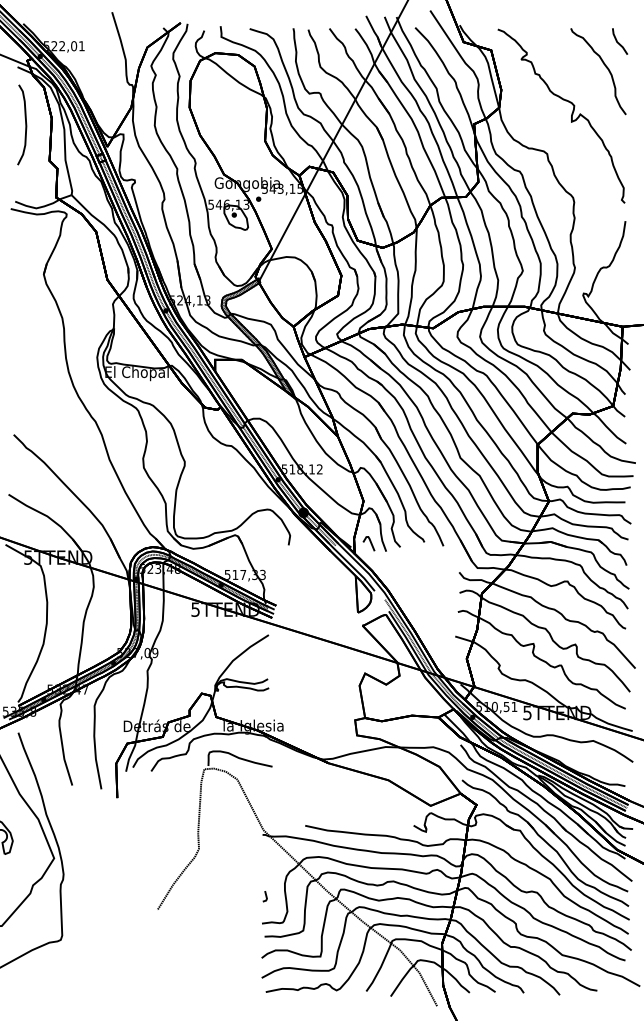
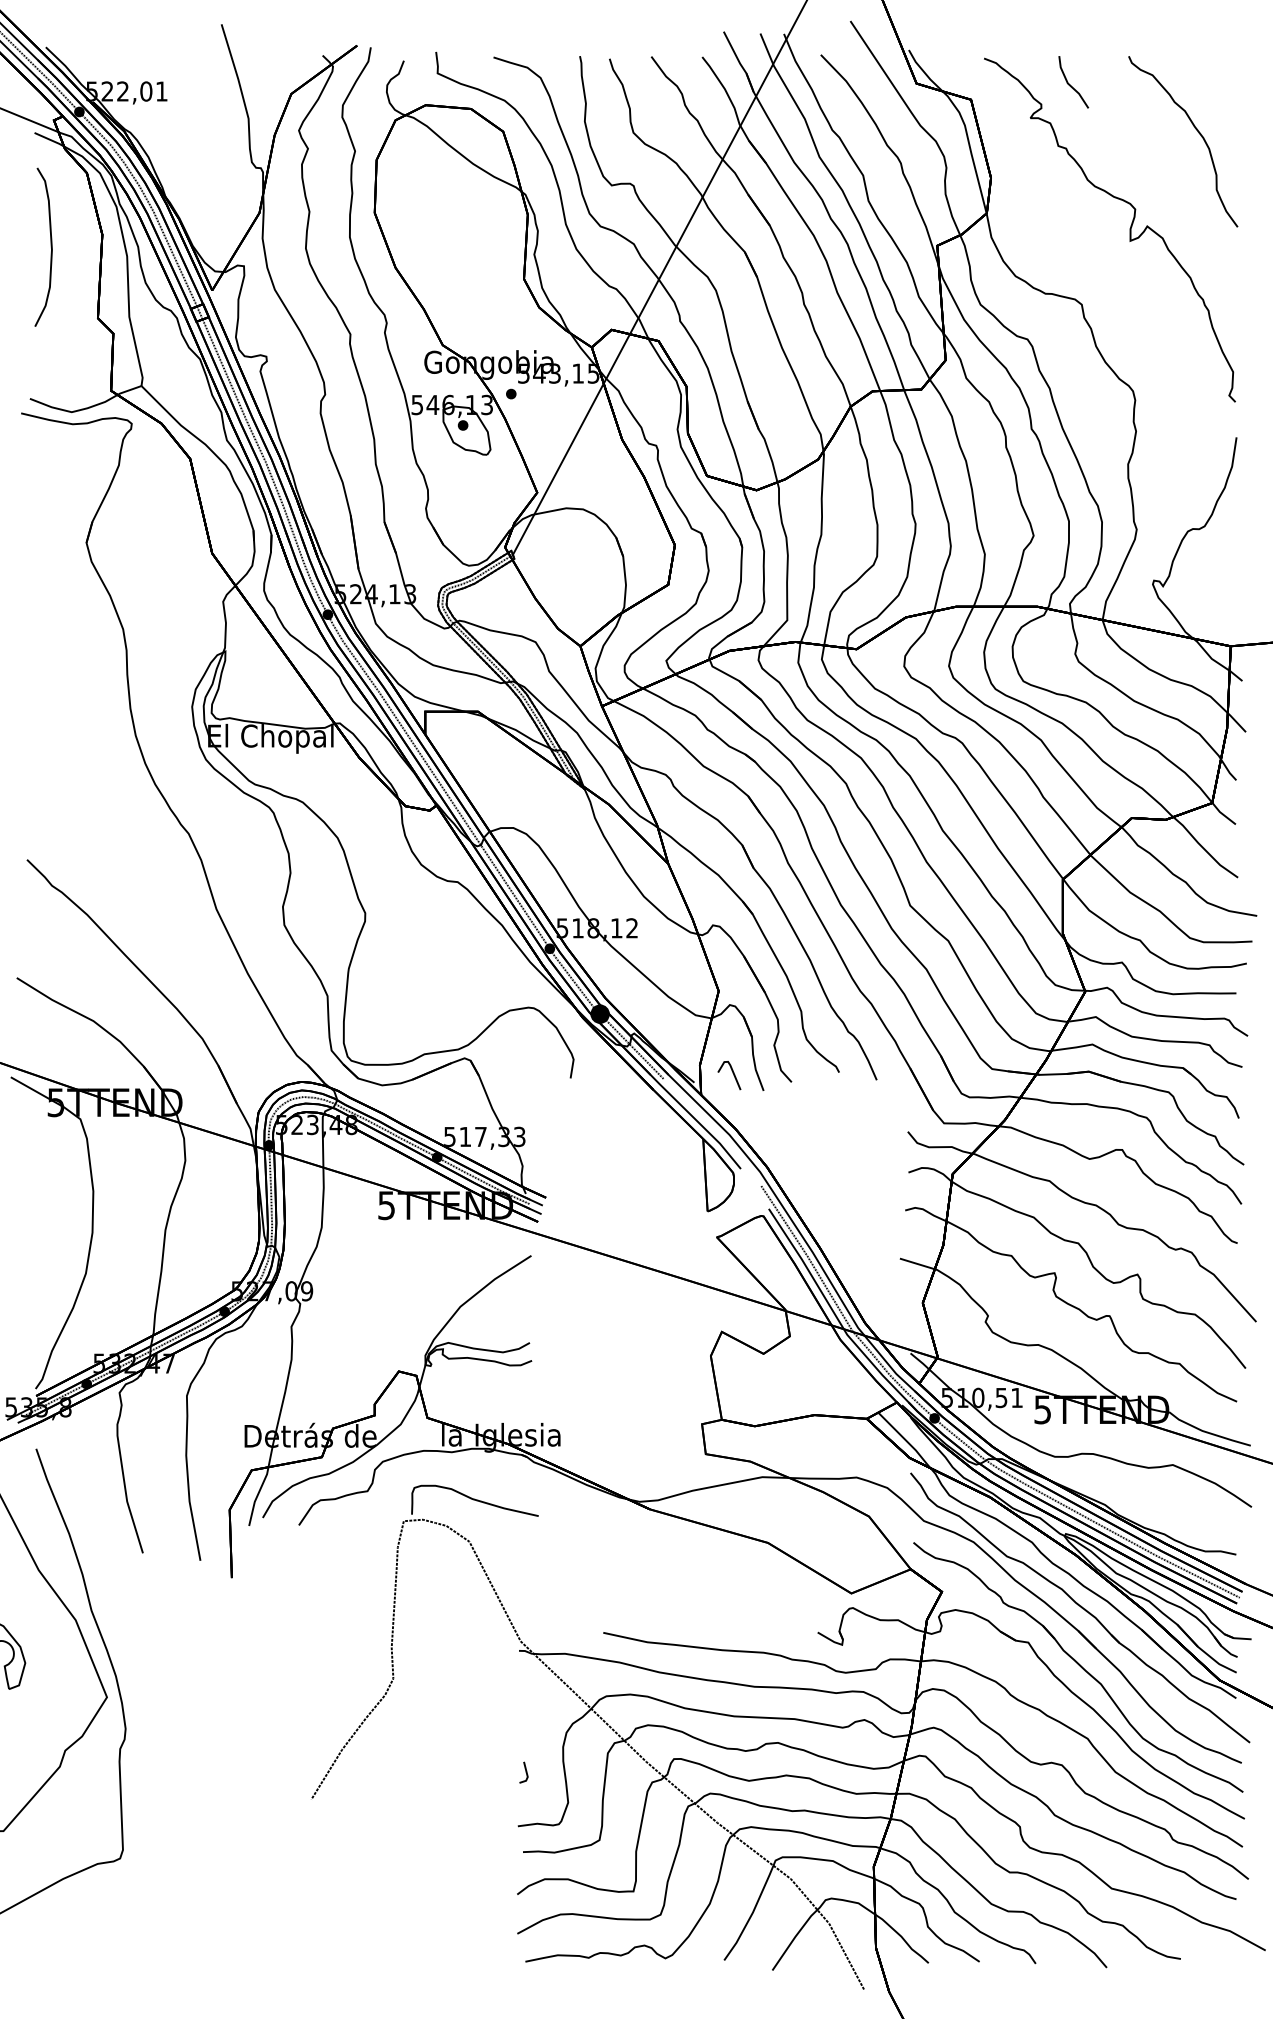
line: (619, 42) -> (1072, 84), moved

